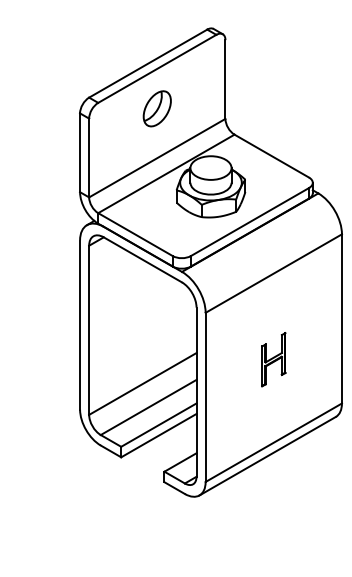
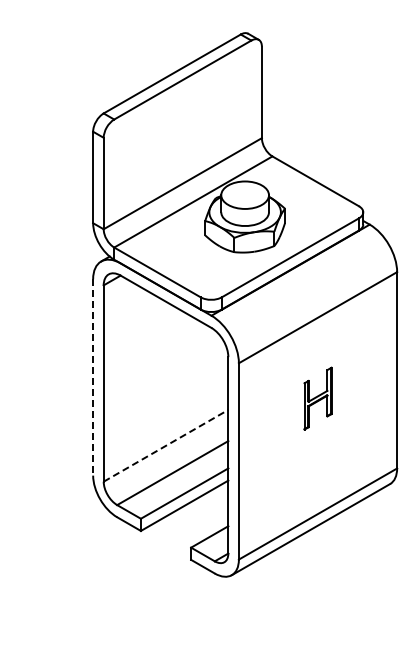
part: (157, 108) -> (182, 126), removed
line: (80, 325) -> (93, 377), solid -> dashed
part: (273, 359) -> (317, 398), moved
line: (143, 383) -> (166, 445), solid -> dashed

